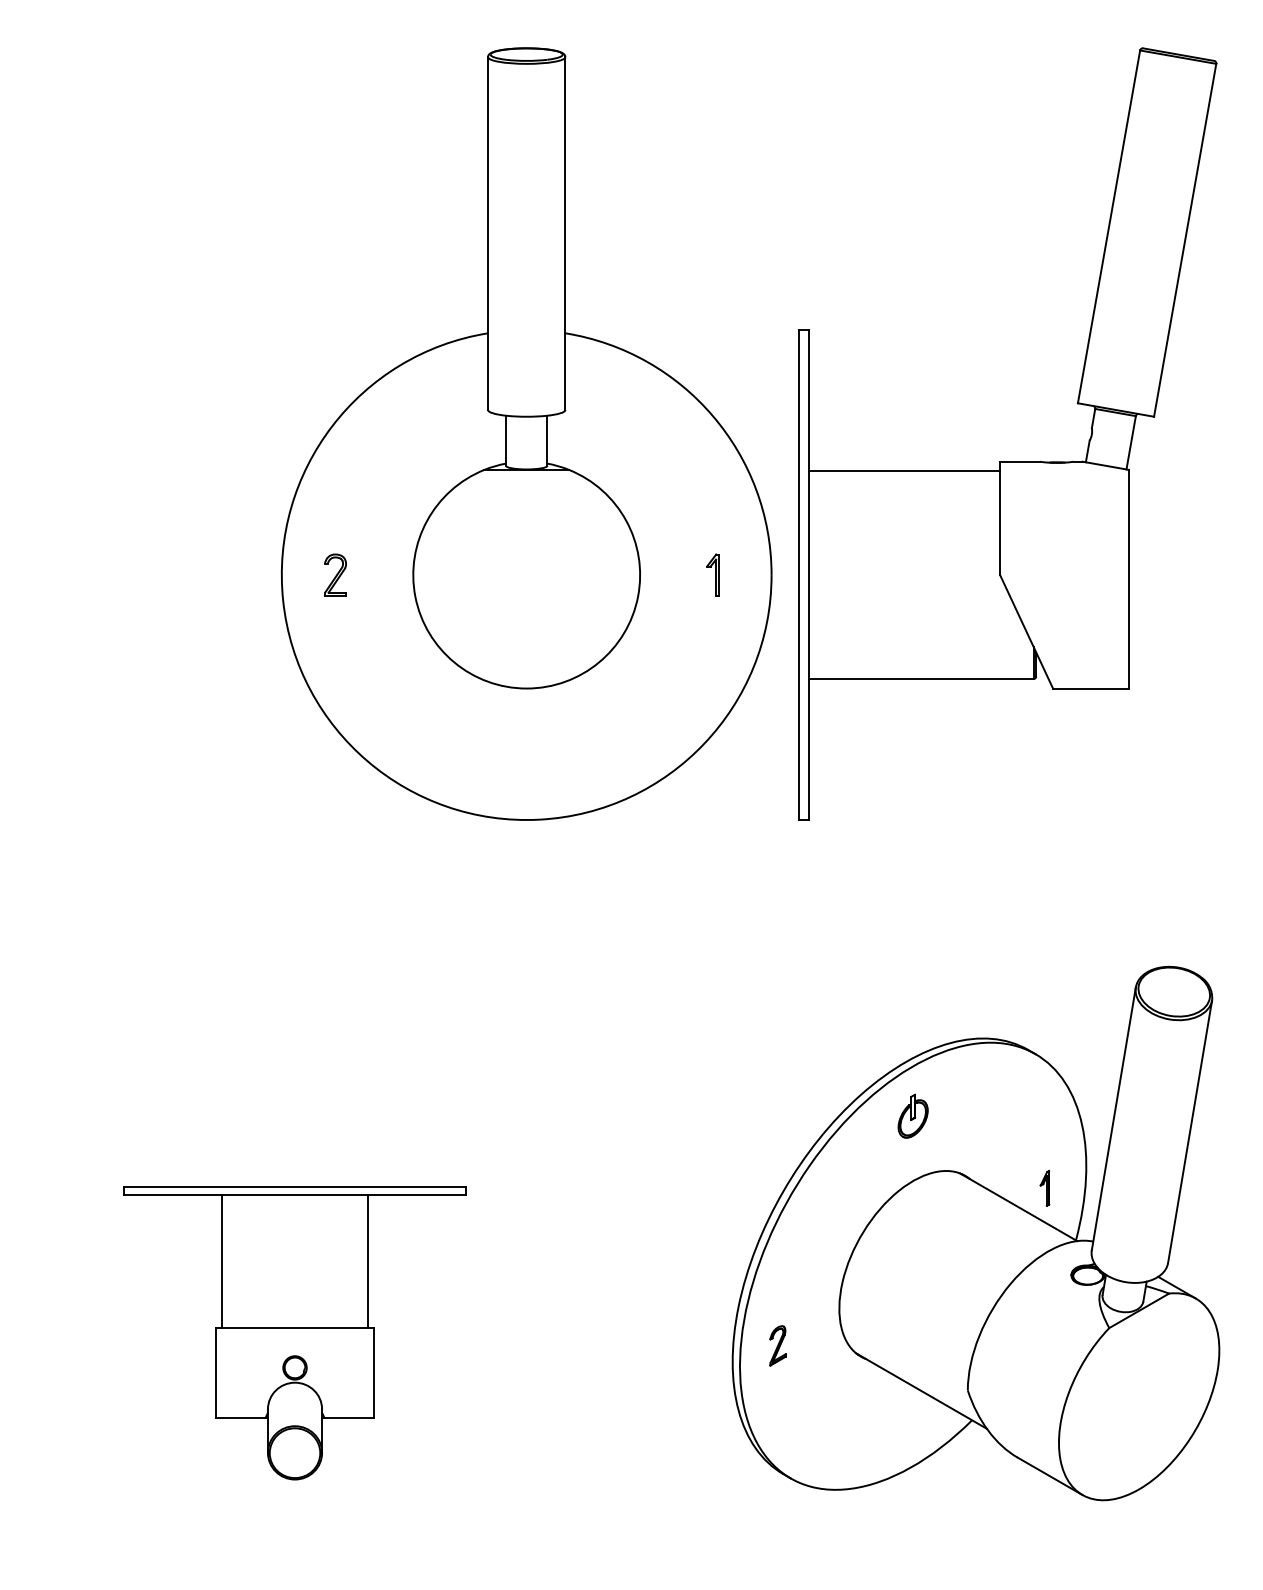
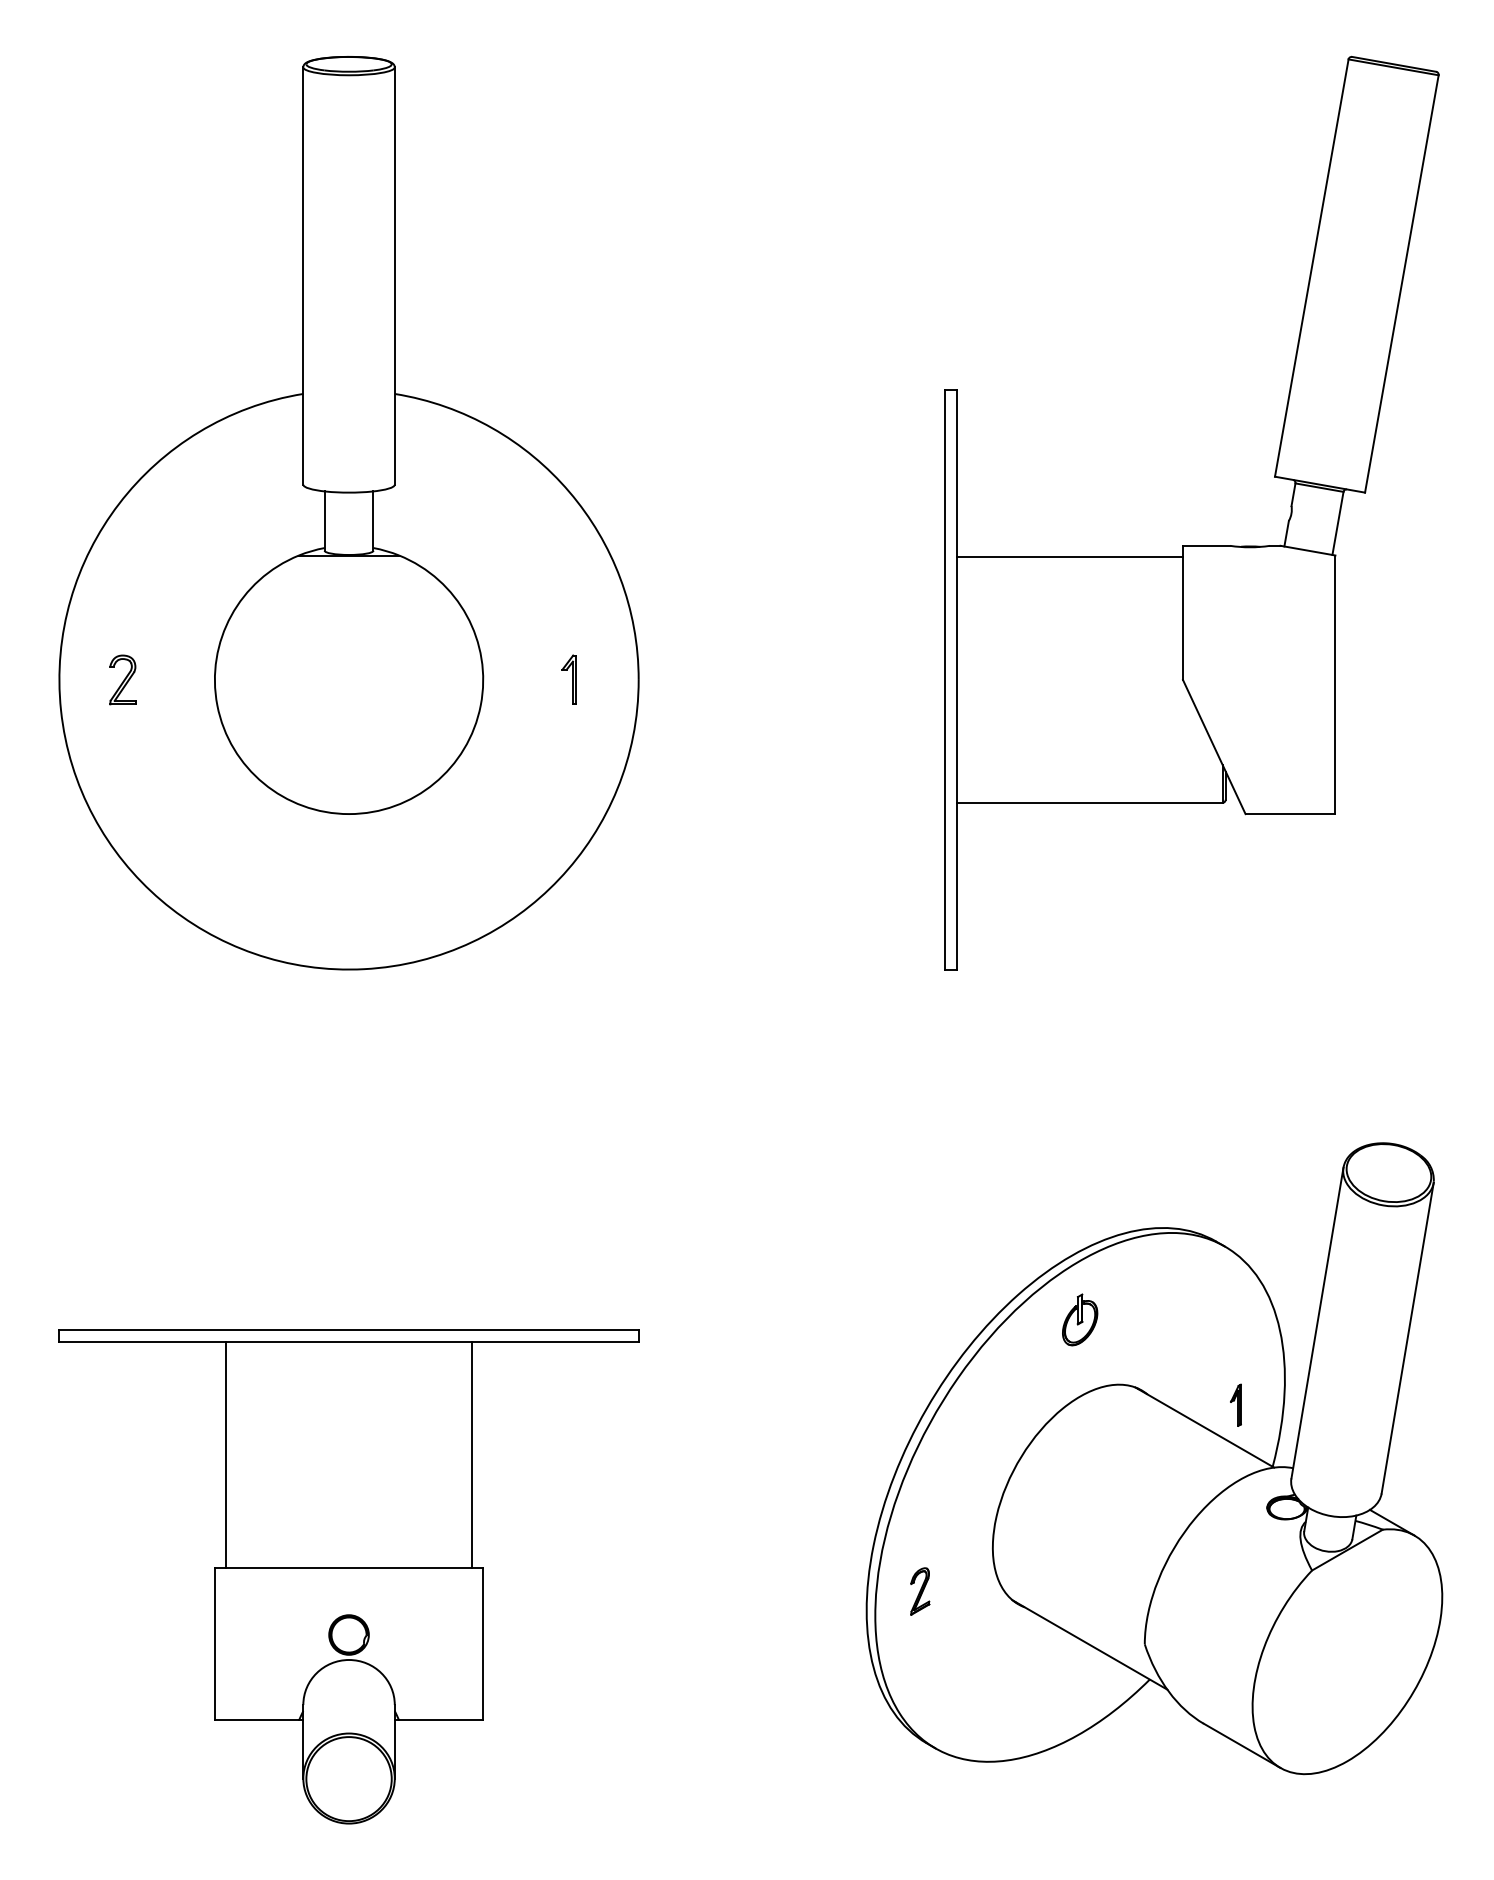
part: (526, 434) -> (348, 513), moved
part: (294, 1333) -> (348, 1576), size x1.43

